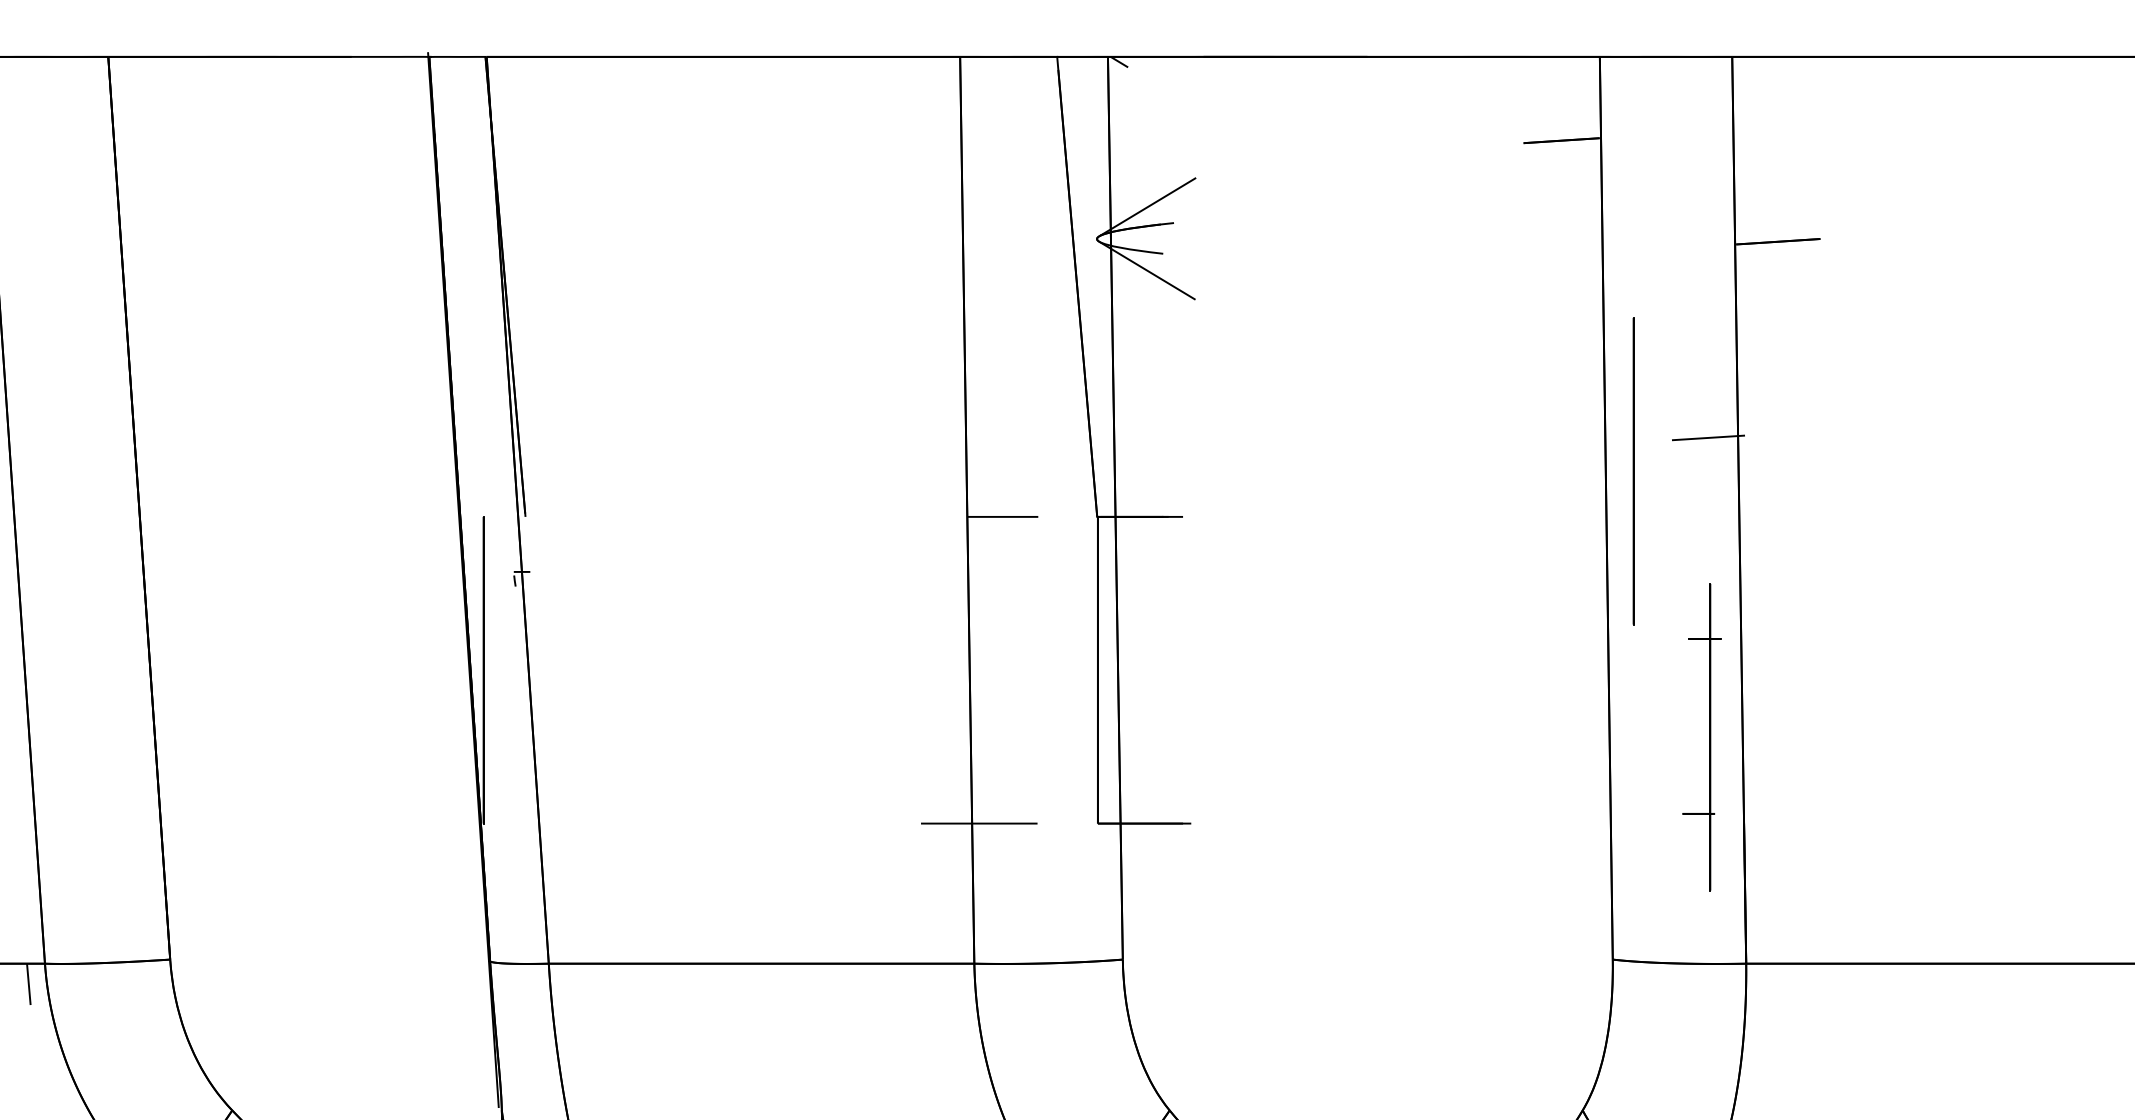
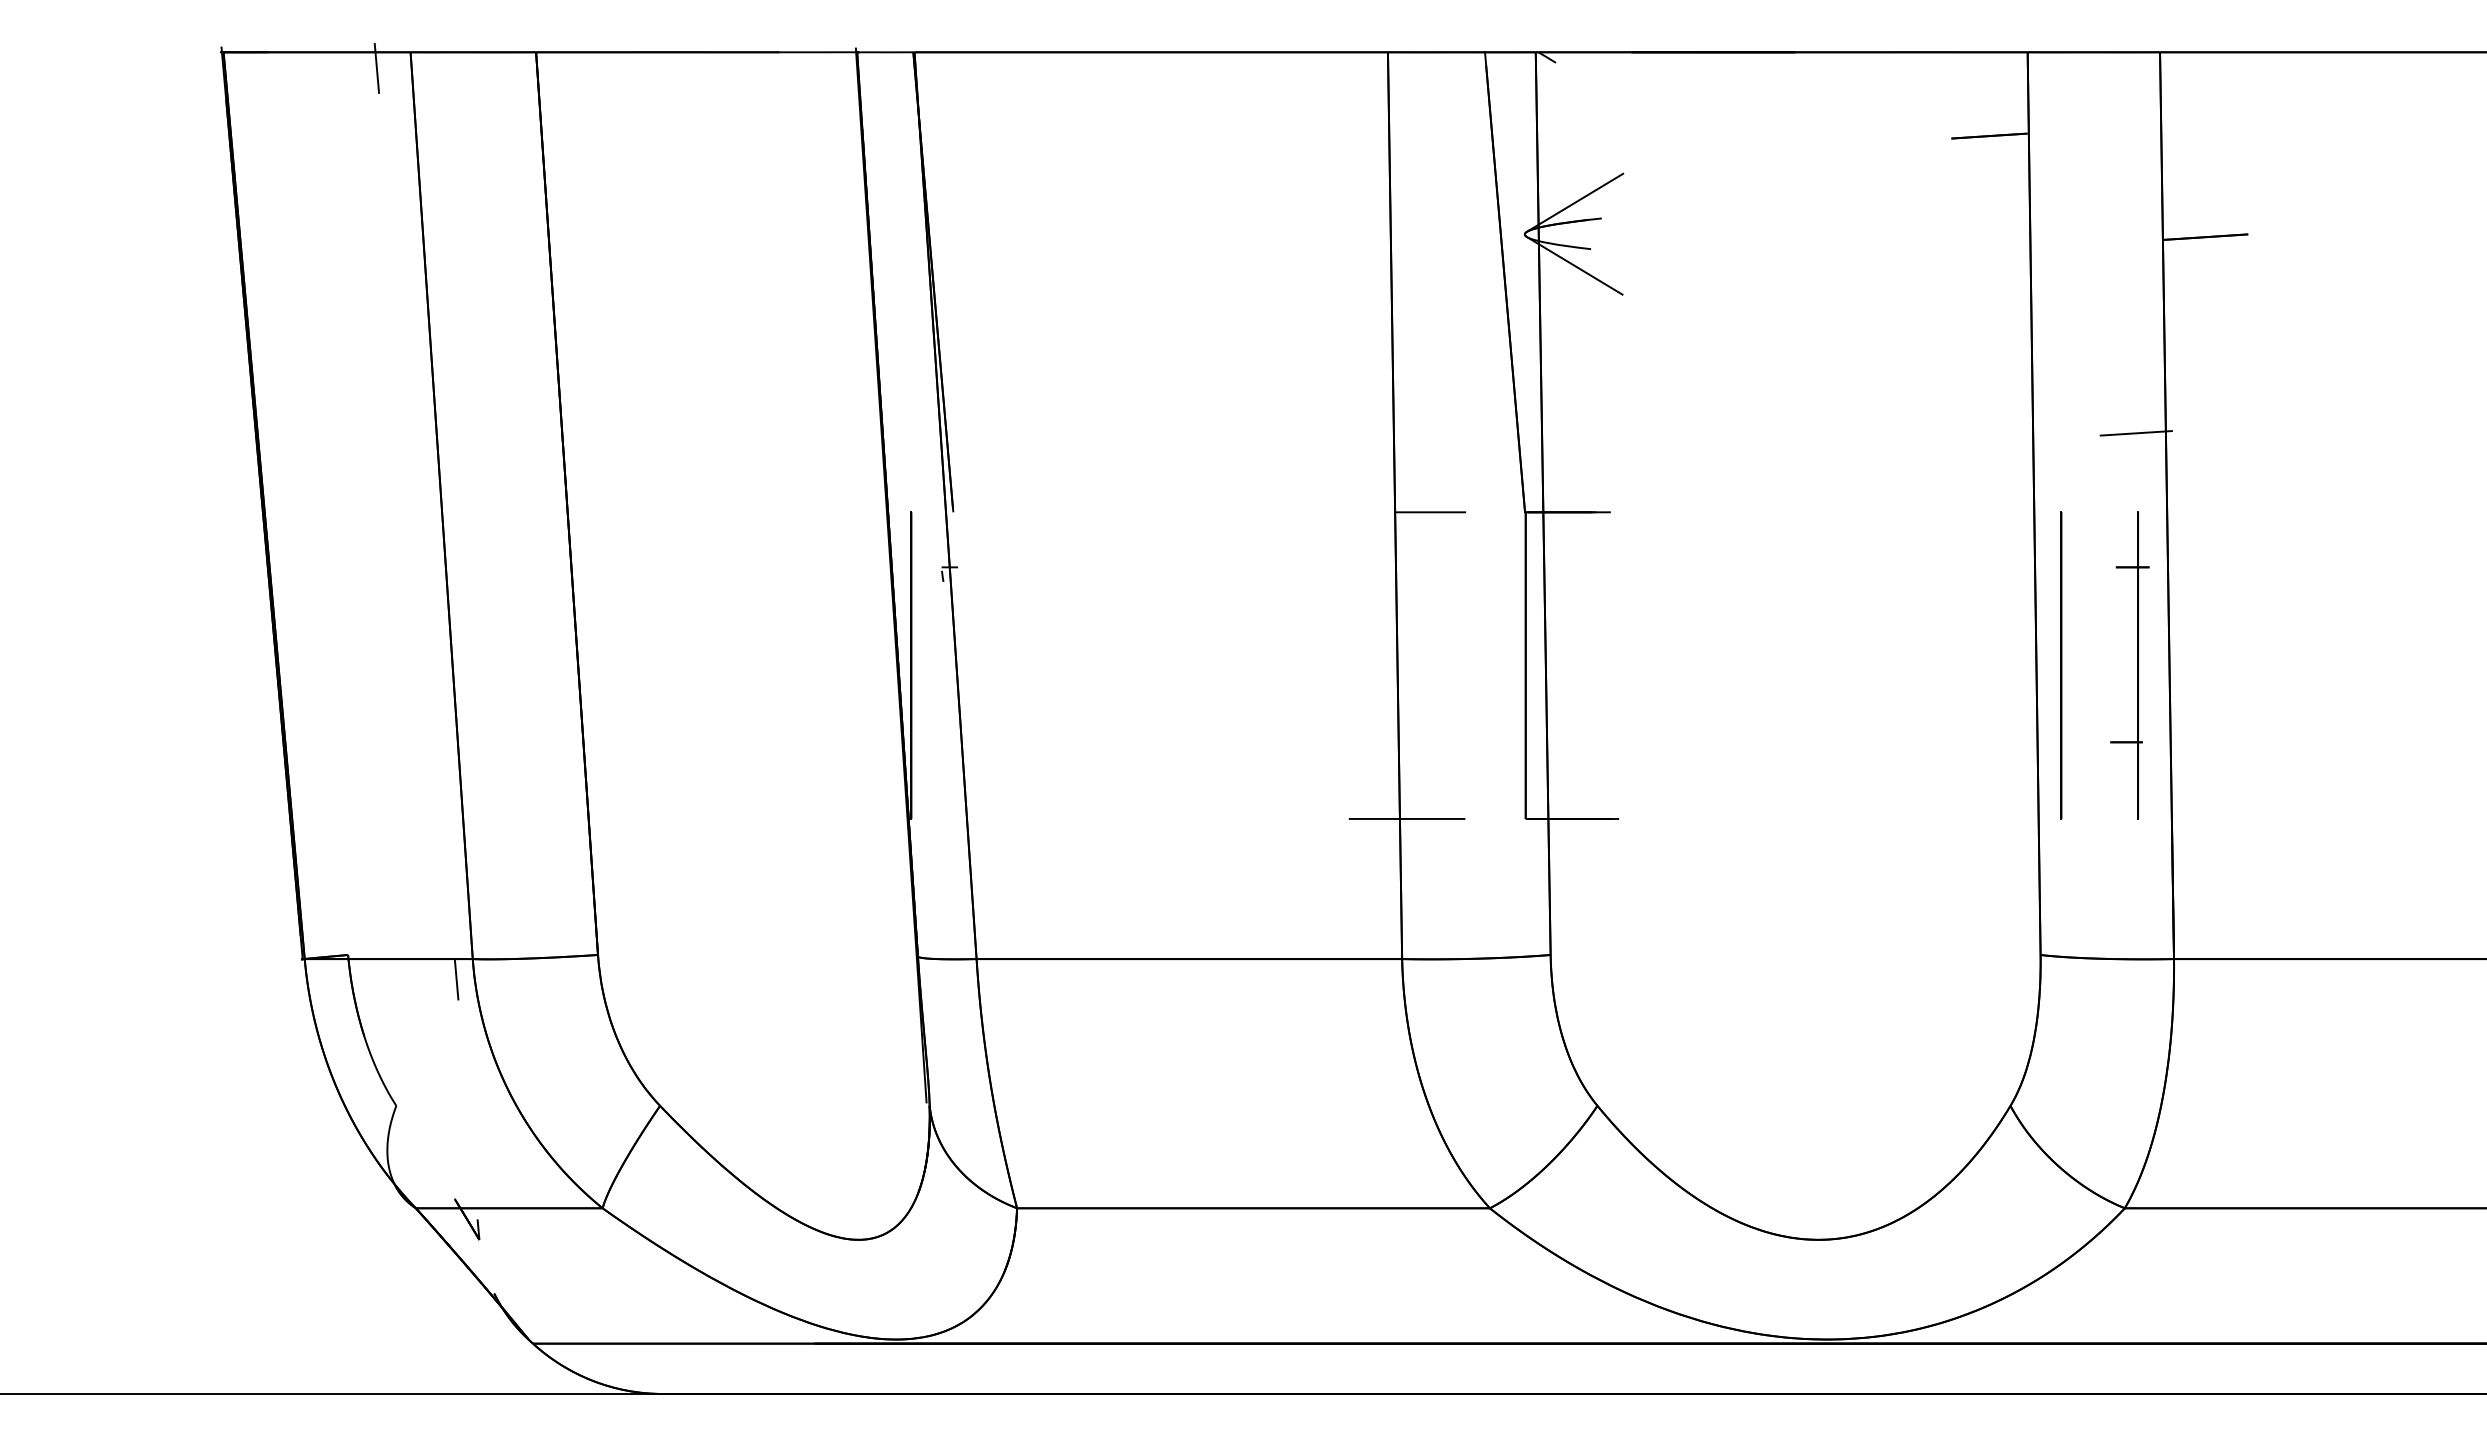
line: (1633, 471) -> (2061, 665), moved
part: (1709, 737) -> (2137, 665), moved

